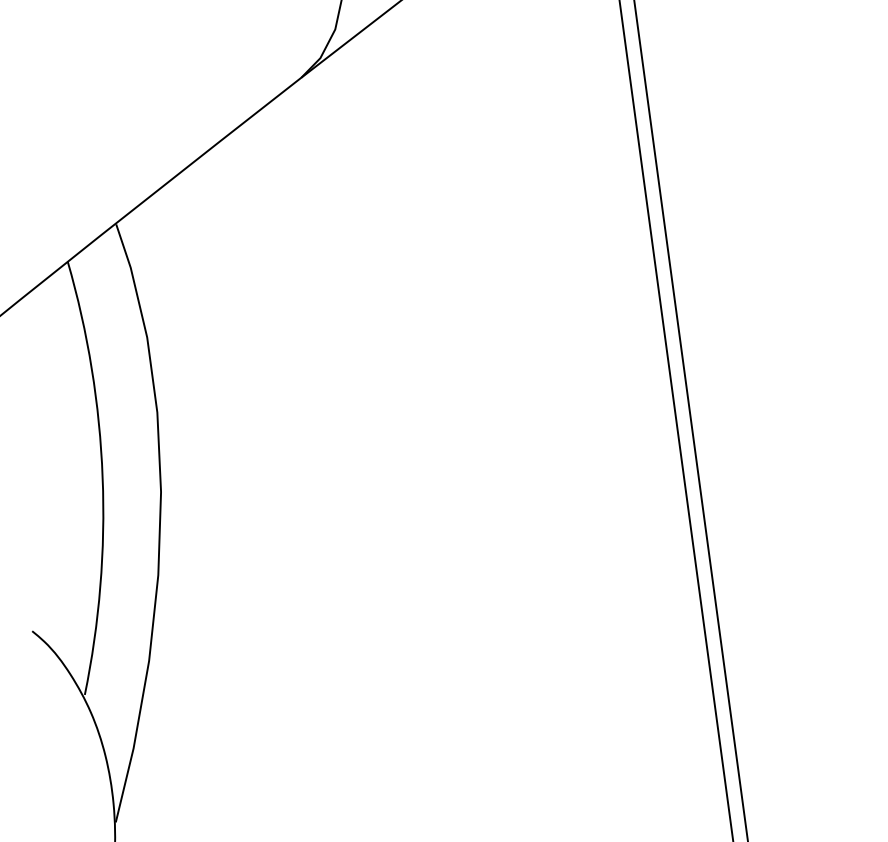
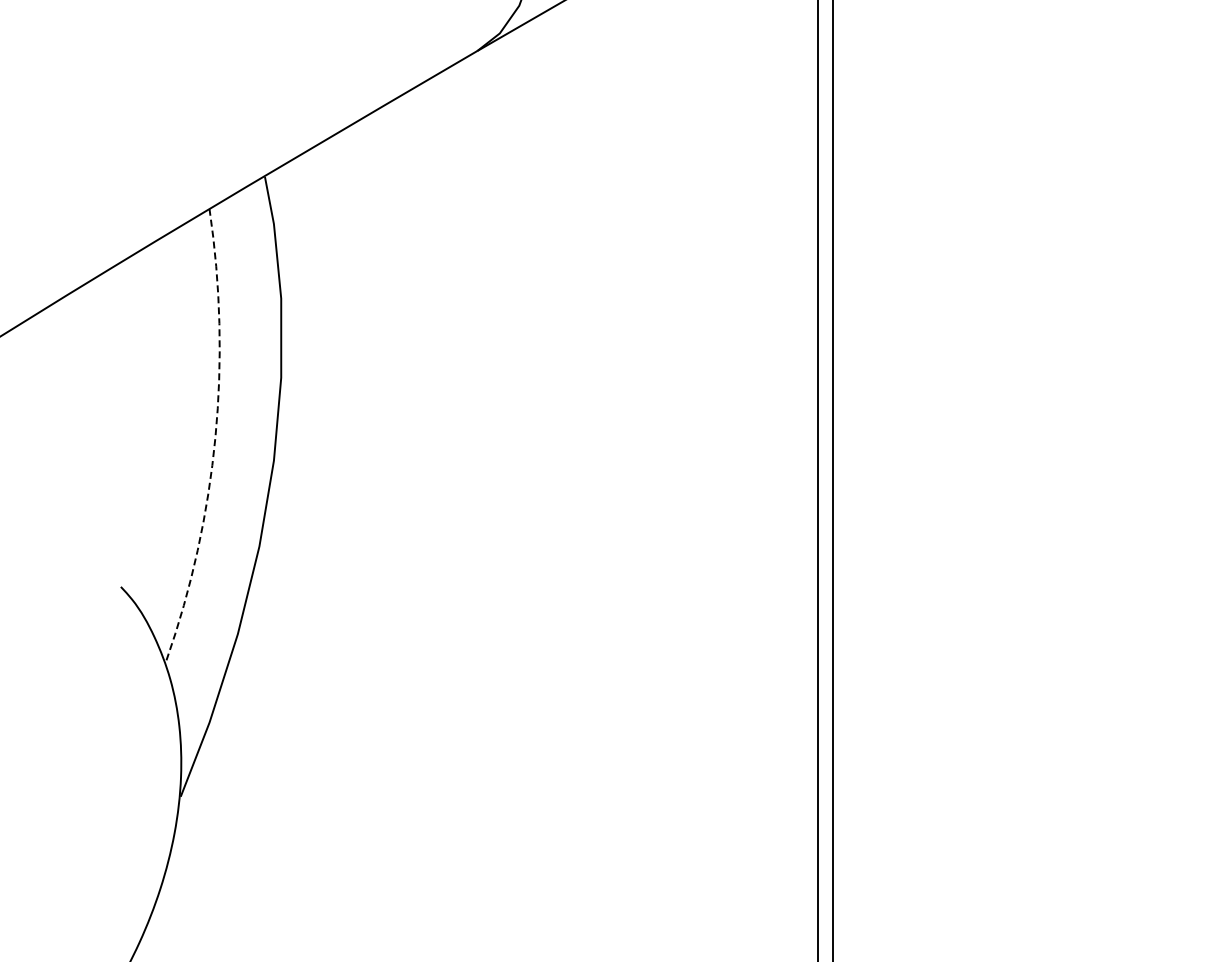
arc: (102, 477) -> (215, 437), solid -> dashed

